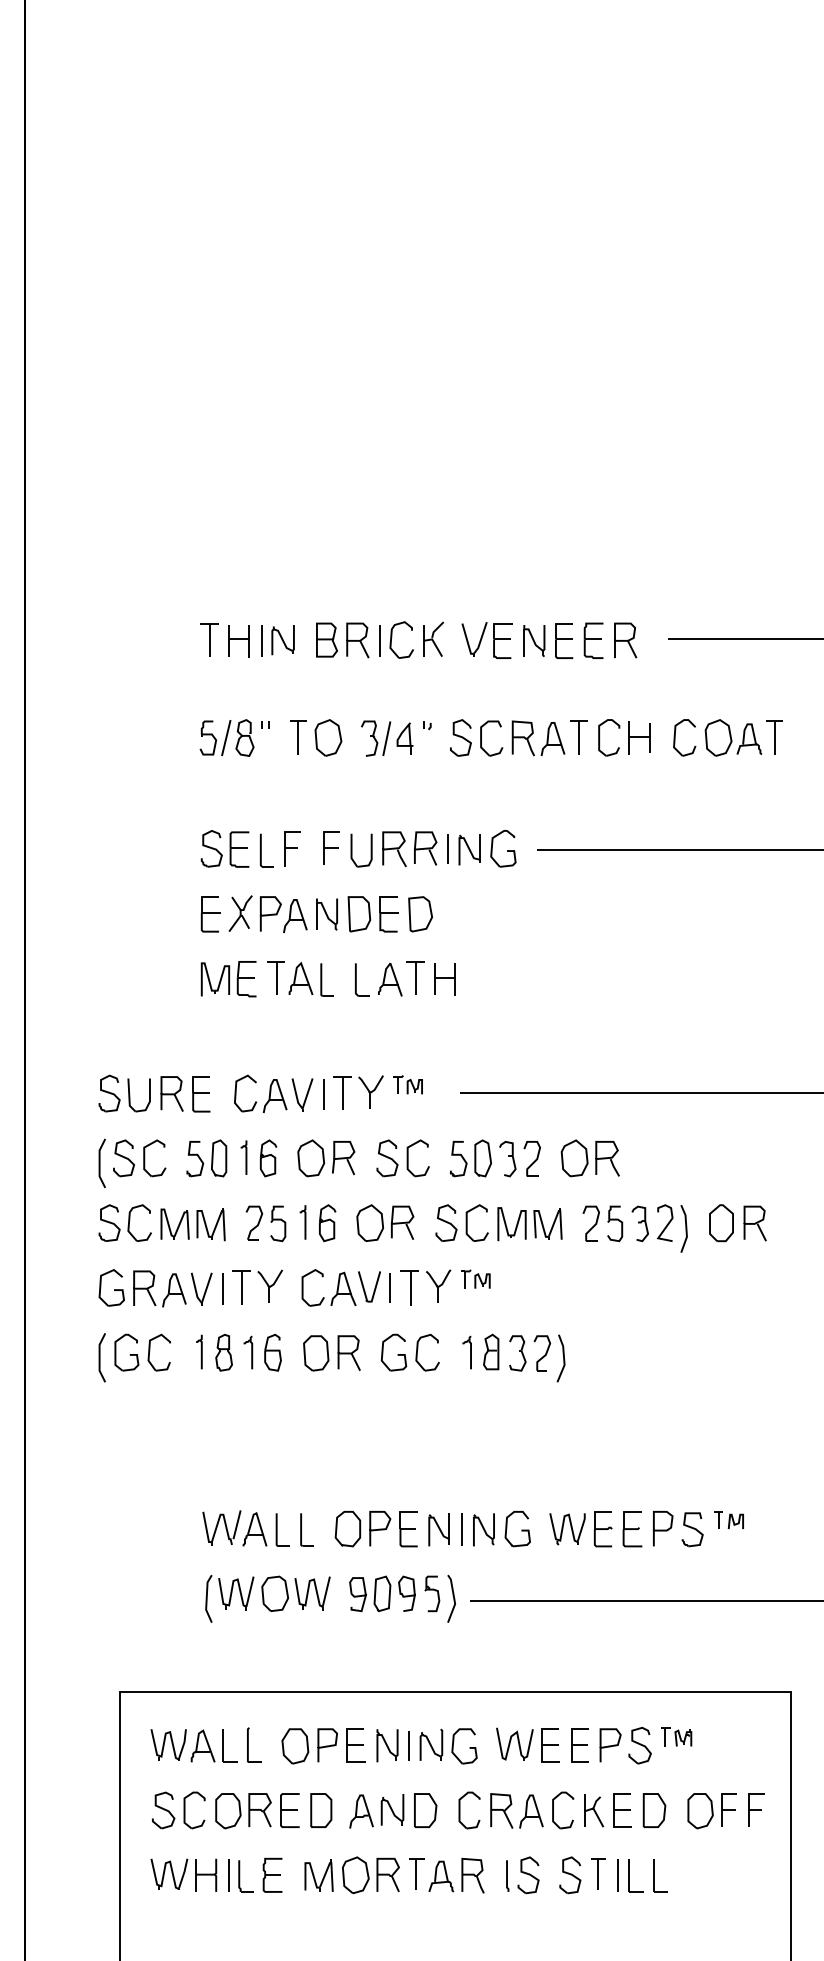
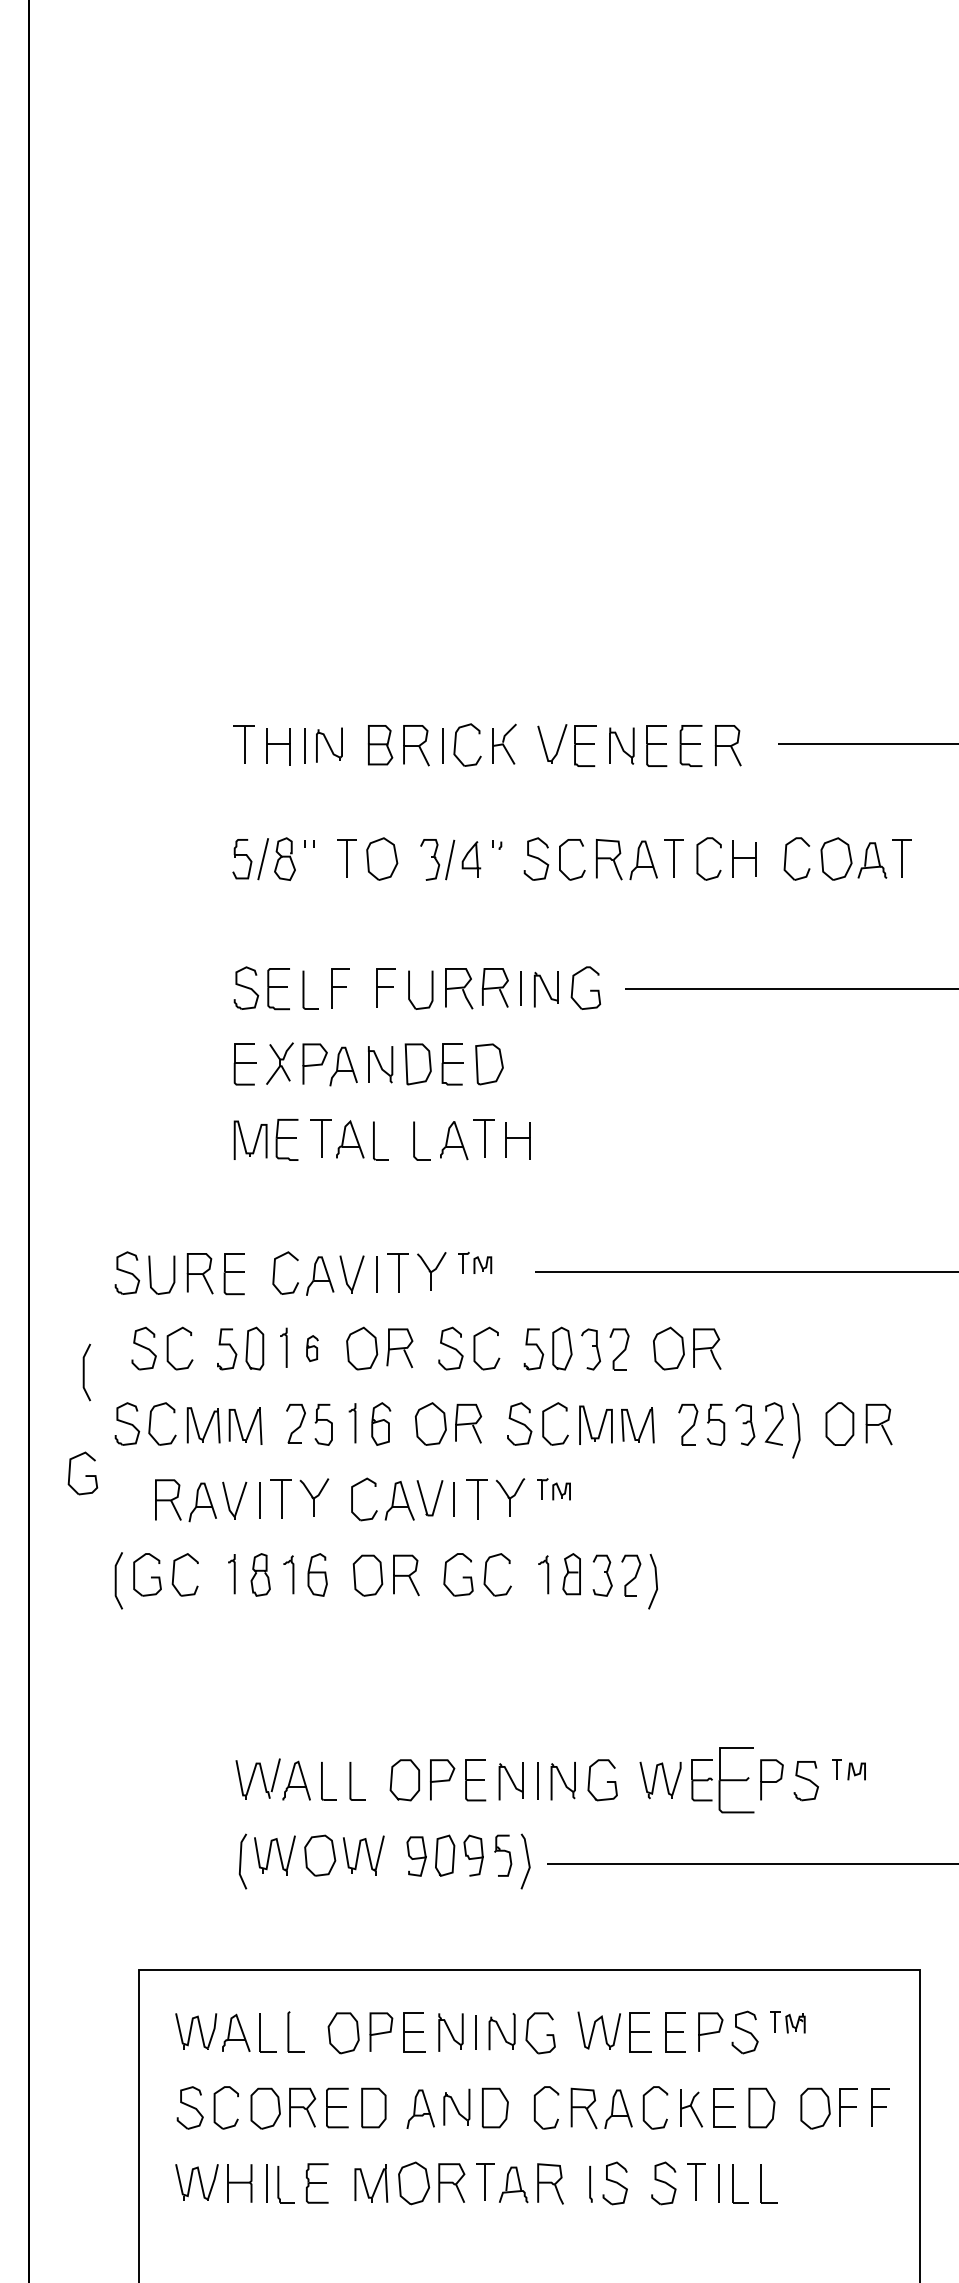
part: (268, 1158) -> (312, 1348), size x0.6
line: (100, 1163) -> (84, 1372), moved
part: (111, 1287) -> (82, 1473), moved
part: (632, 1529) -> (736, 1780), size x1.6

